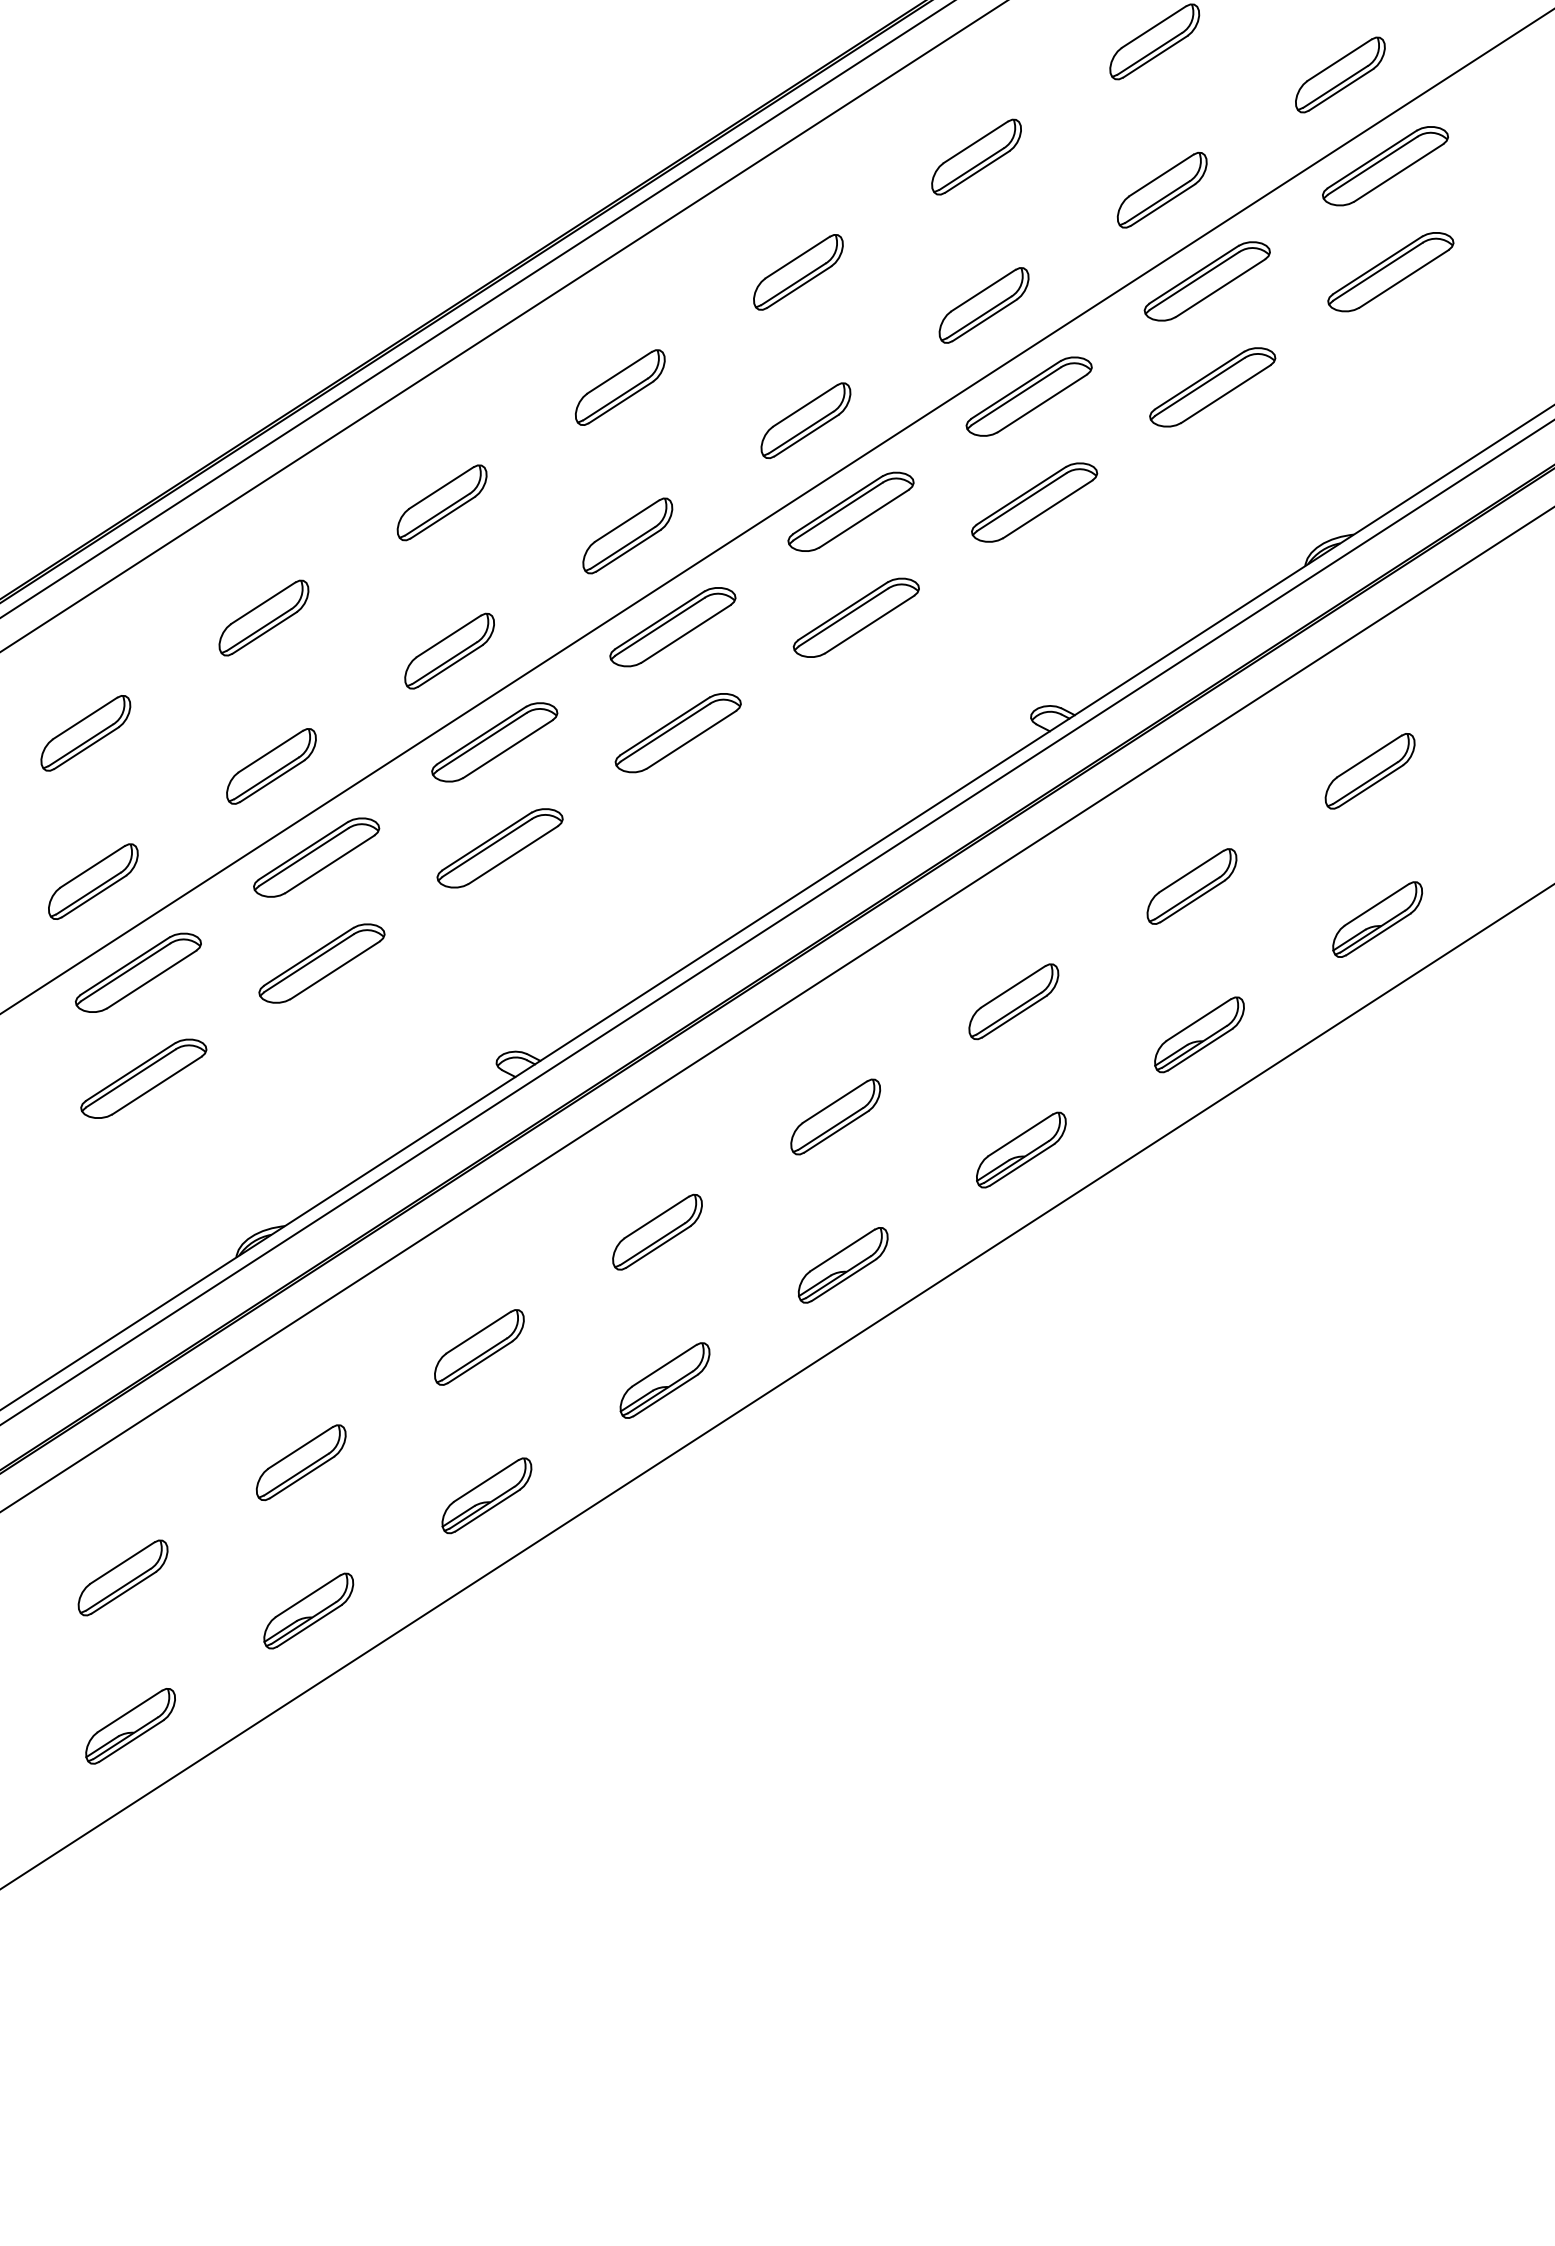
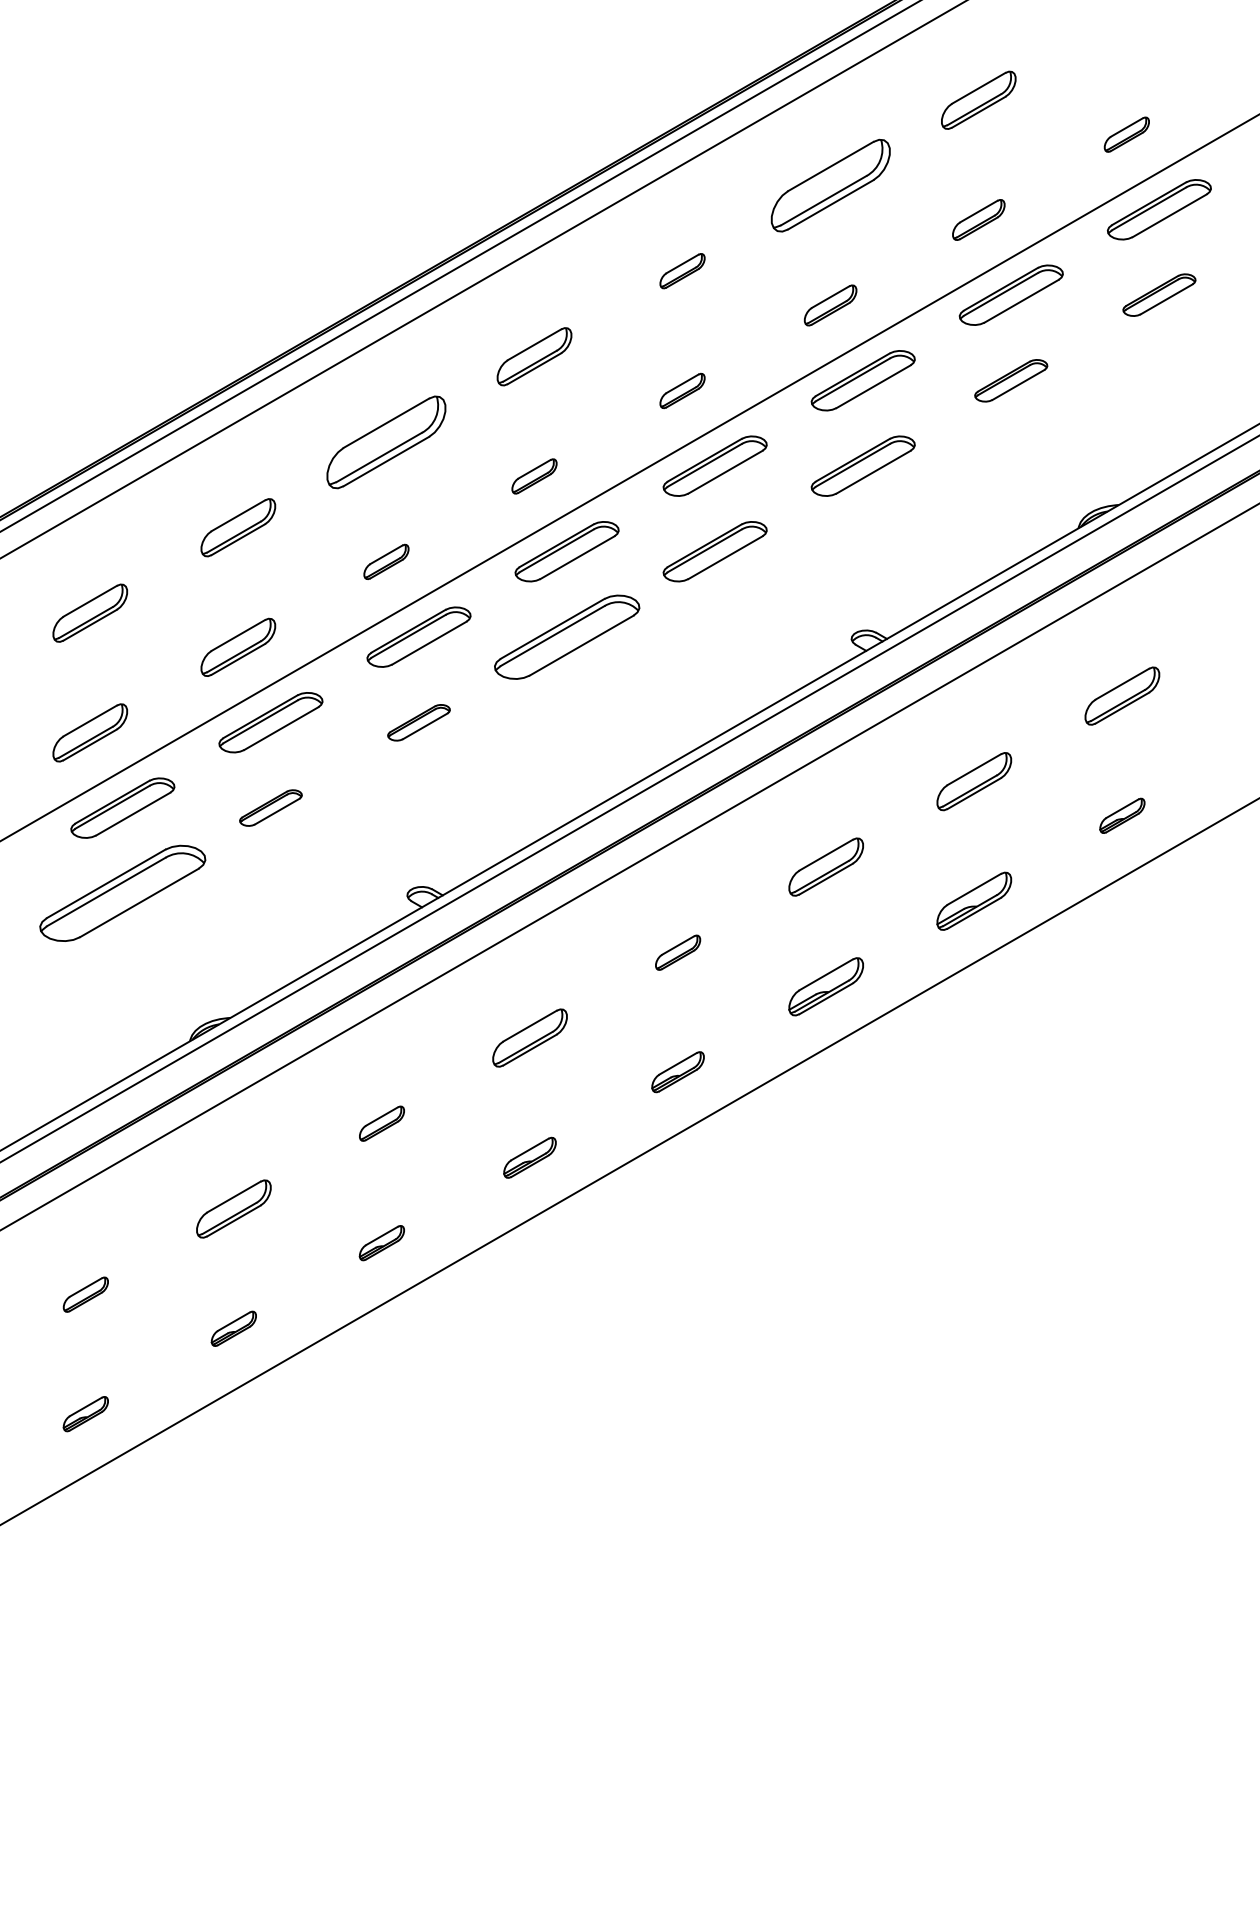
part: (1339, 74) -> (1126, 134), size x0.6
part: (976, 156) -> (830, 185), size x1.6
part: (1161, 189) -> (978, 219), size x0.7
part: (798, 271) -> (682, 270), size x0.6
part: (1390, 271) -> (1159, 294), size x0.7
part: (983, 305) -> (830, 305), size x0.7
part: (1211, 387) -> (1010, 380), size x0.7
part: (805, 420) -> (682, 390), size x0.6
part: (442, 501) -> (386, 441), size x1.6
part: (627, 536) -> (534, 476), size x0.6
part: (449, 650) -> (386, 561), size x0.6
part: (677, 732) -> (566, 636), size x1.4
part: (499, 848) -> (418, 722), size x0.6
part: (1377, 919) -> (1122, 815), size x0.6
part: (321, 962) -> (270, 807), size x0.6
part: (143, 1078) -> (122, 893), size x1.6
part: (834, 1116) -> (677, 952), size x0.6
part: (842, 1264) -> (677, 1071), size x0.7
part: (478, 1347) -> (381, 1123), size x0.6
part: (664, 1380) -> (529, 1157), size x0.7
part: (486, 1494) -> (381, 1242), size x0.6
part: (122, 1577) -> (85, 1294), size x0.6
part: (308, 1610) -> (233, 1328), size x0.6
part: (130, 1725) -> (85, 1413), size x0.6

